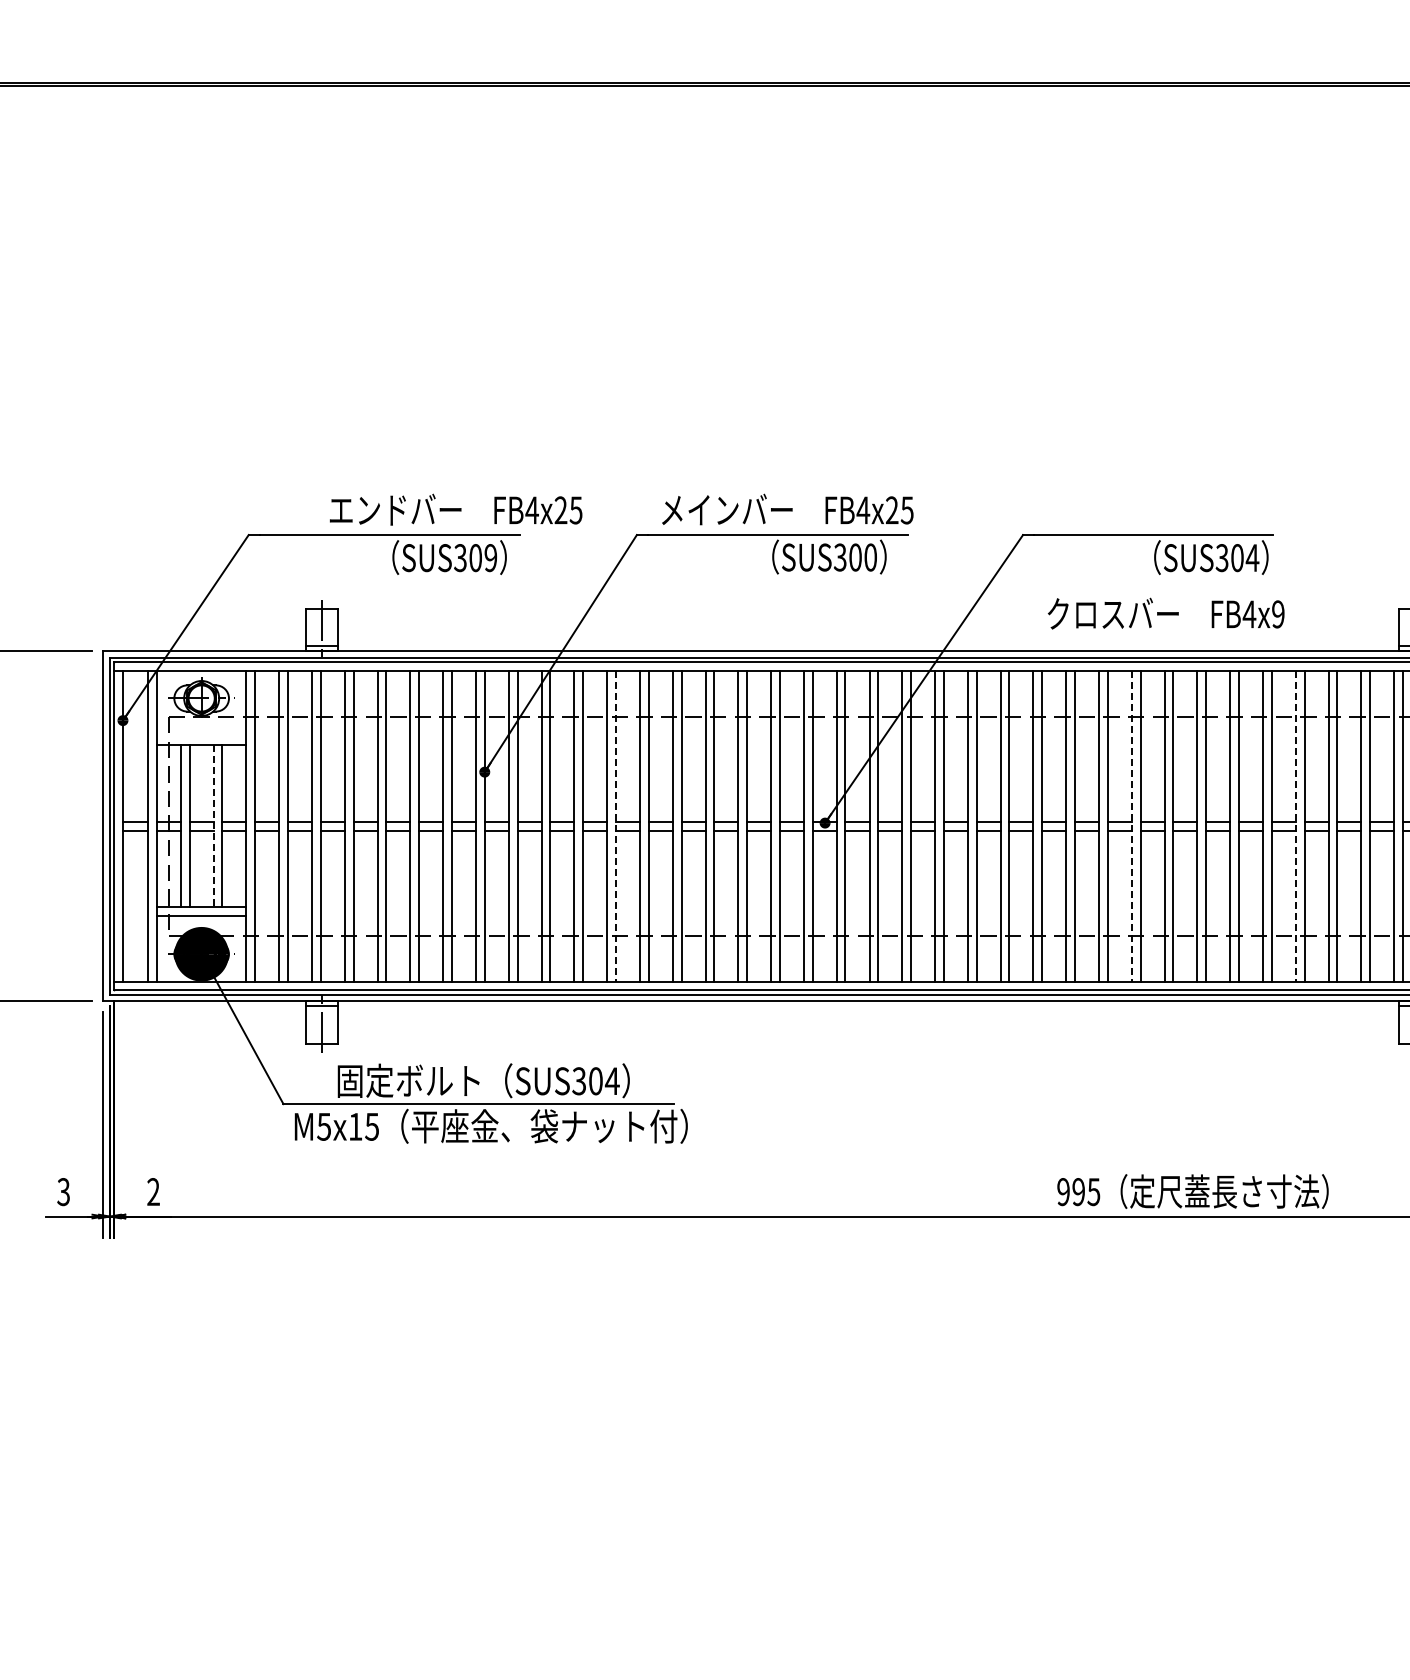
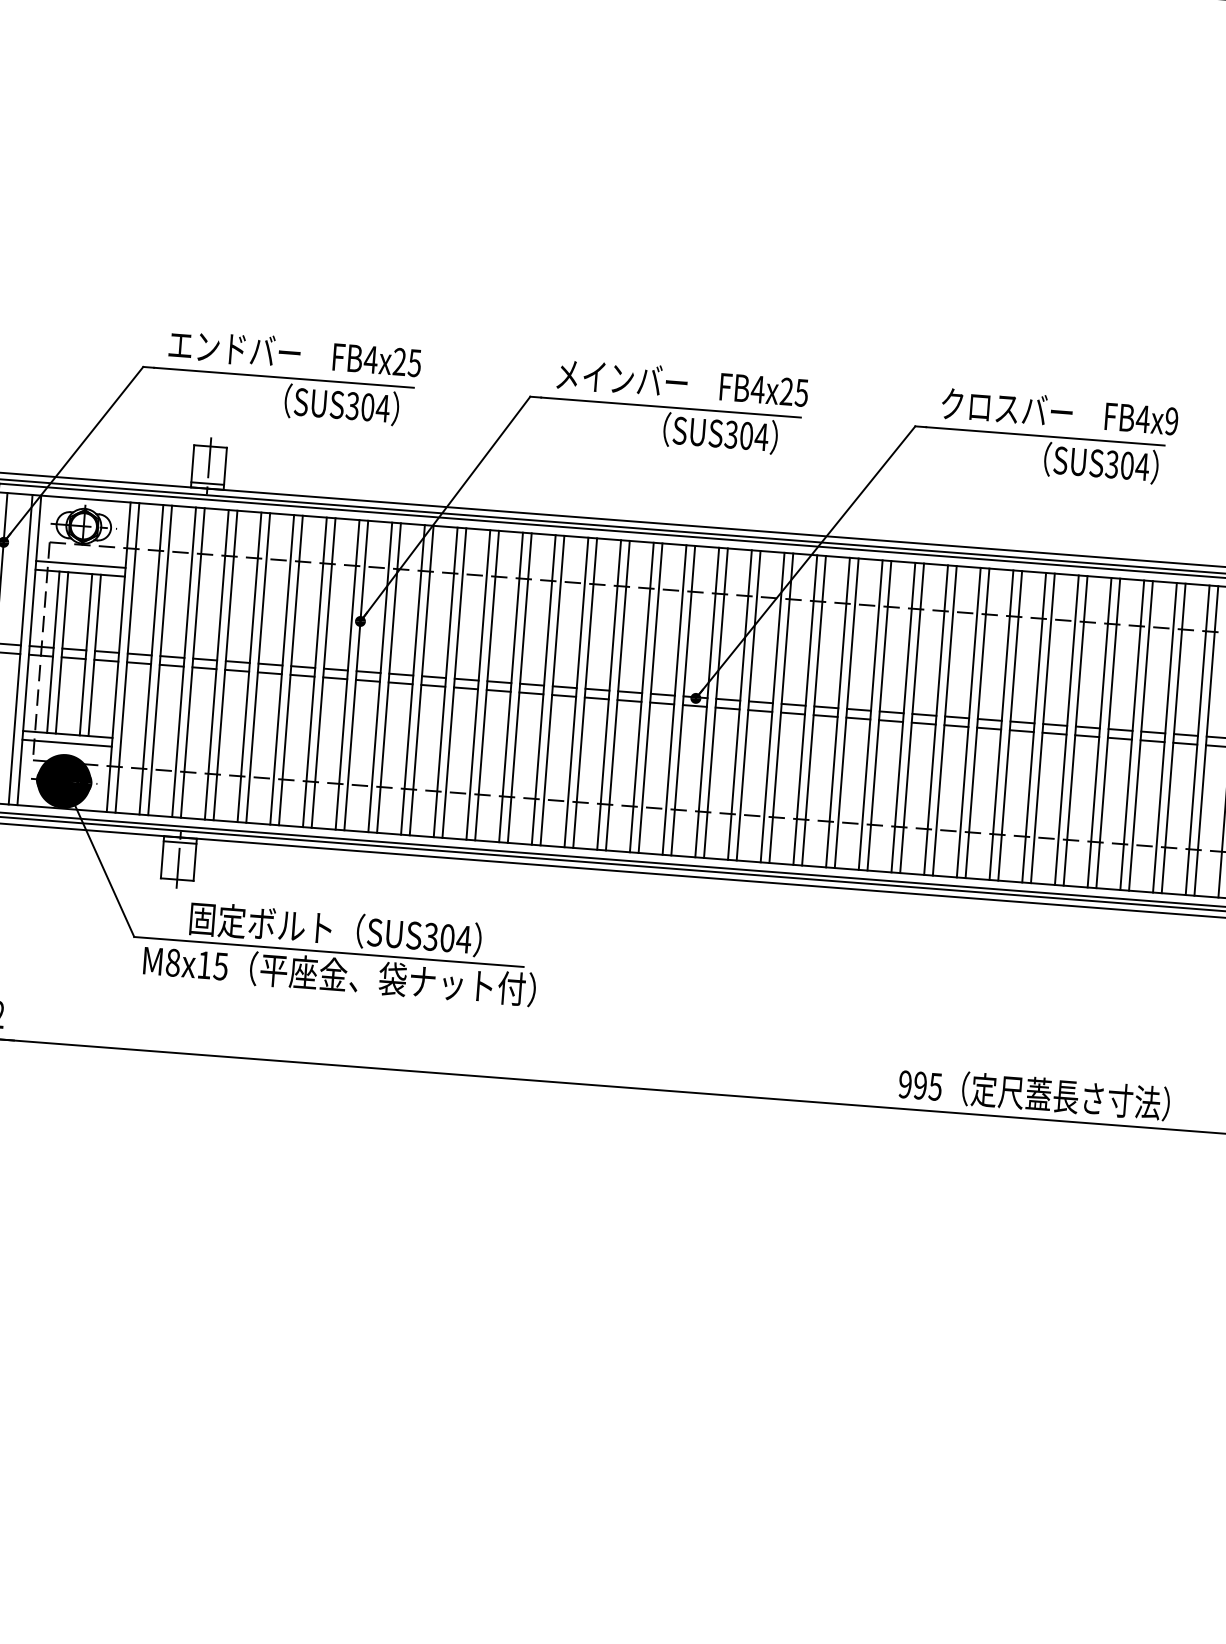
text: (455, 509) -> (294, 352), moved
text: (870, 557) -> (761, 437), SUS300 -> SUS304
text: (490, 558) -> (382, 408), SUS309 -> SUS304
text: (1165, 613) -> (1059, 411), moved
line: (201, 736) -> (80, 564), added
line: (213, 826) -> (85, 654), dashed -> solid
line: (615, 826) -> (486, 685), dashed -> solid
line: (1131, 826) -> (1001, 725), dashed -> solid
line: (1295, 826) -> (1164, 737), dashed -> solid
text: (324, 1126) -> (173, 962), M5x15 -> M8x15

